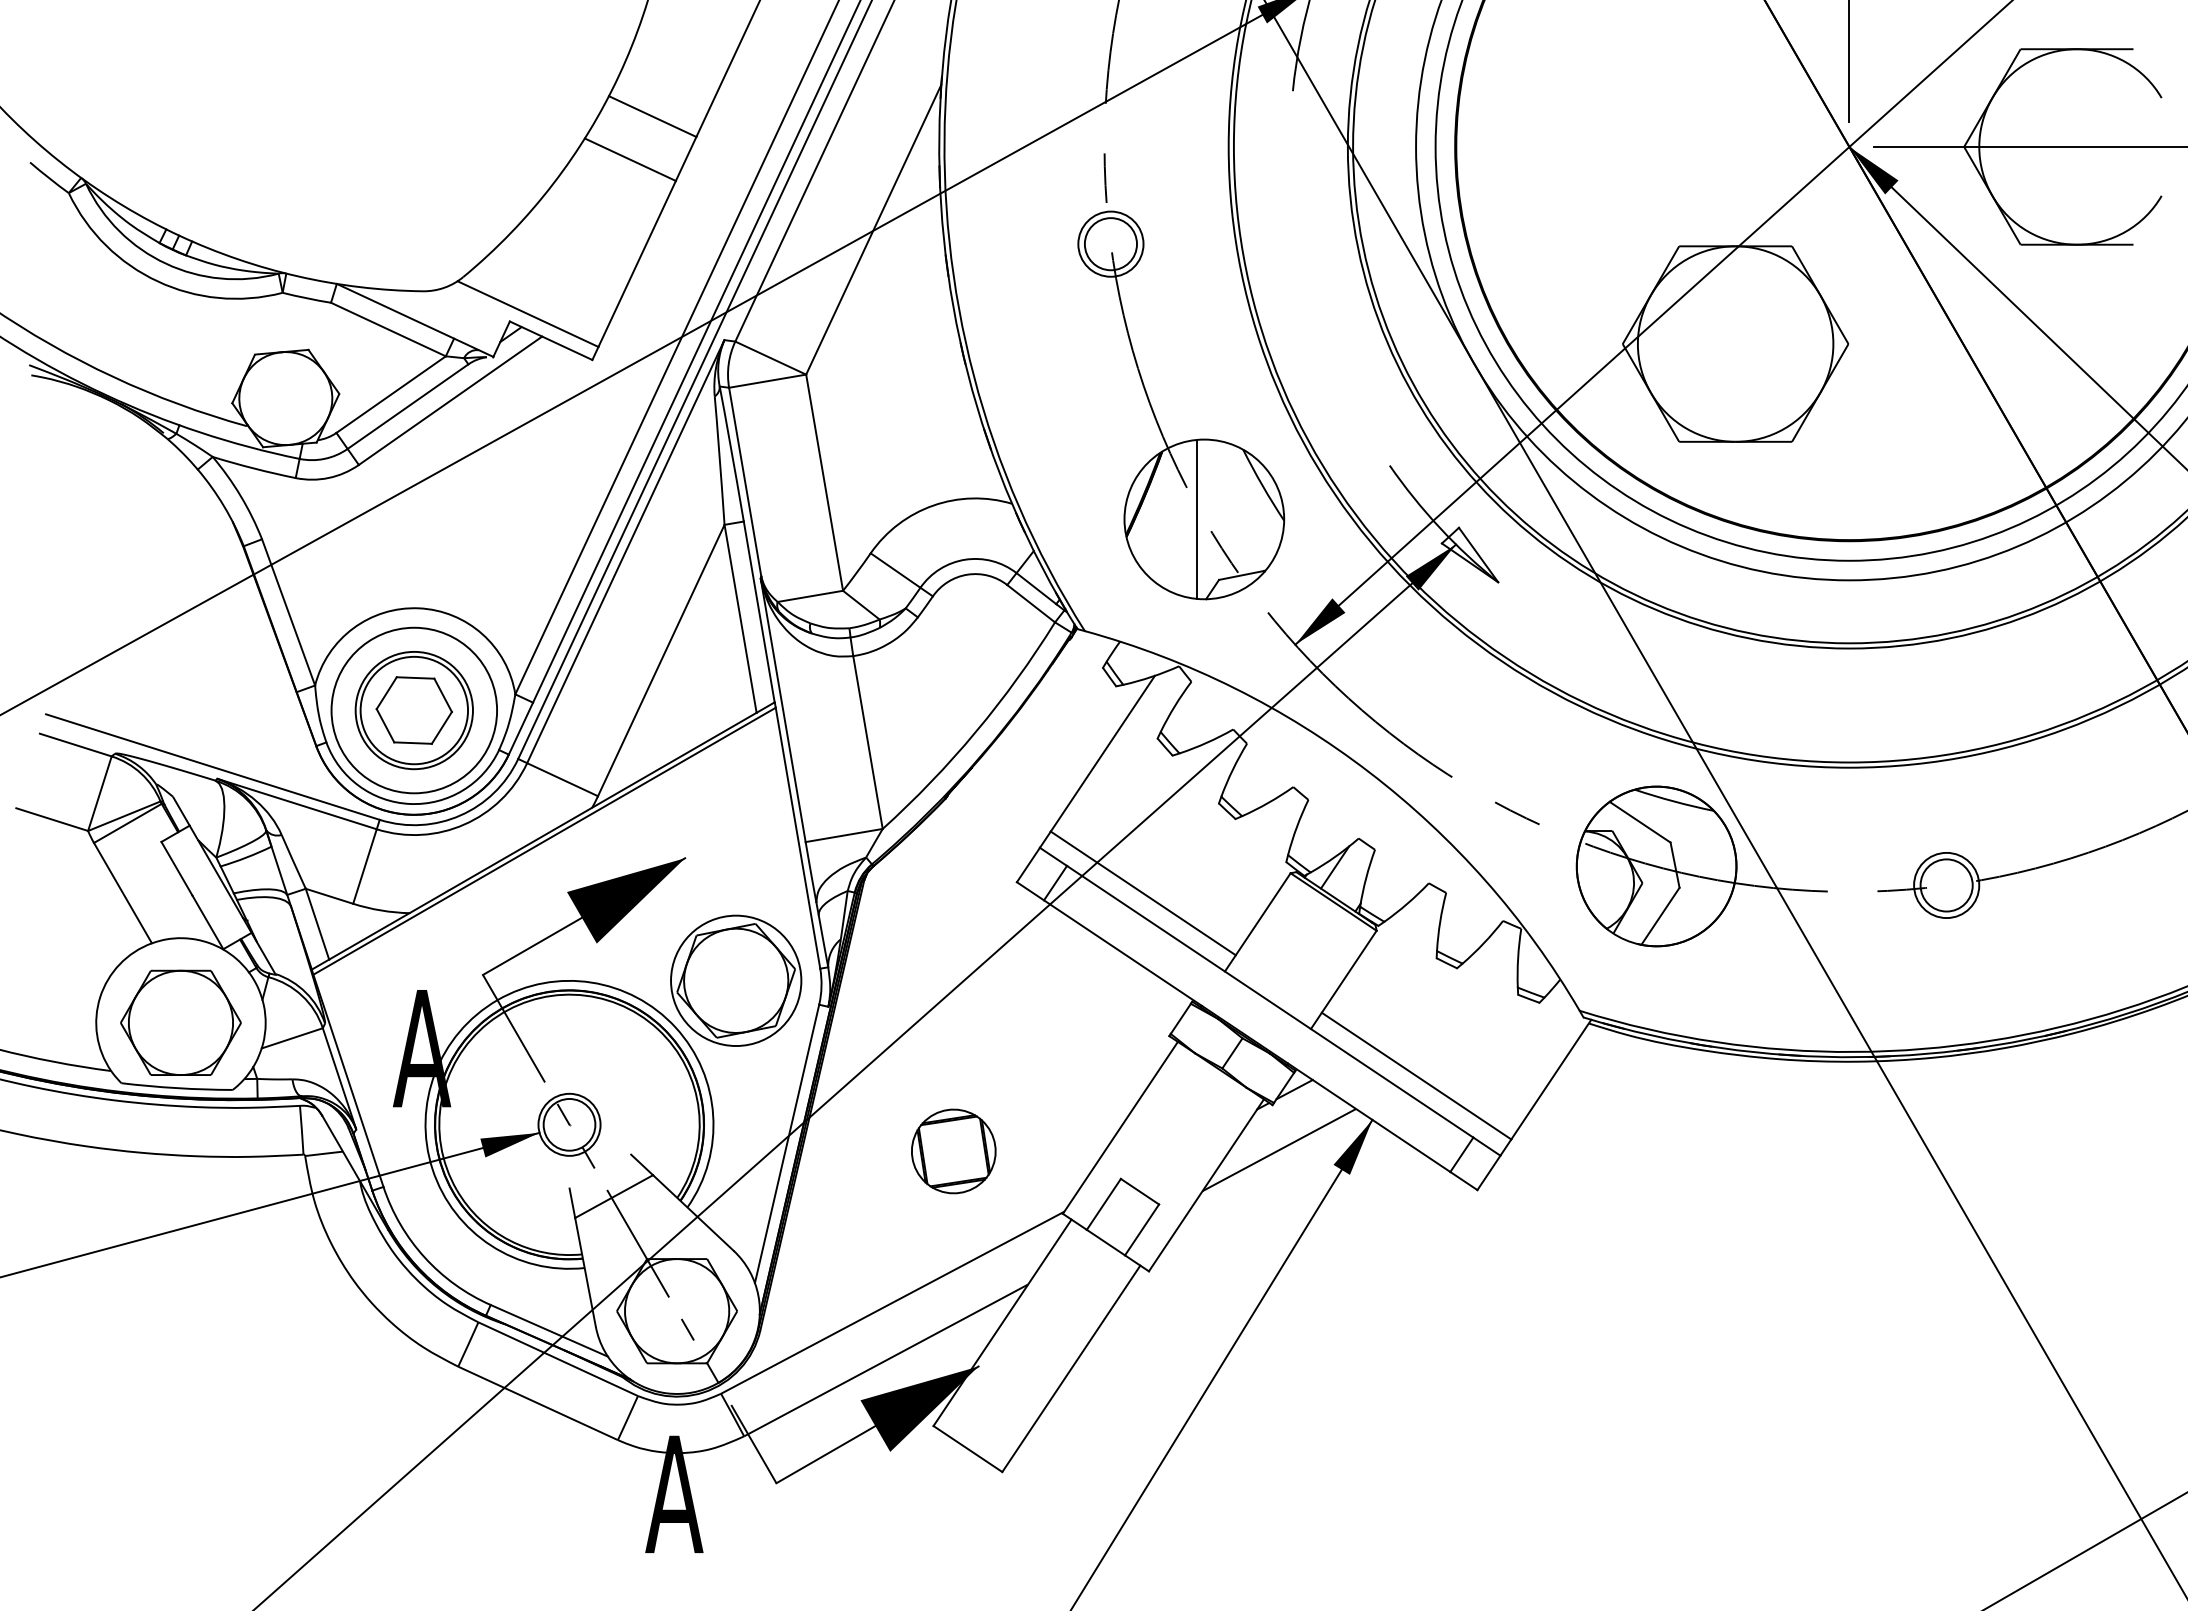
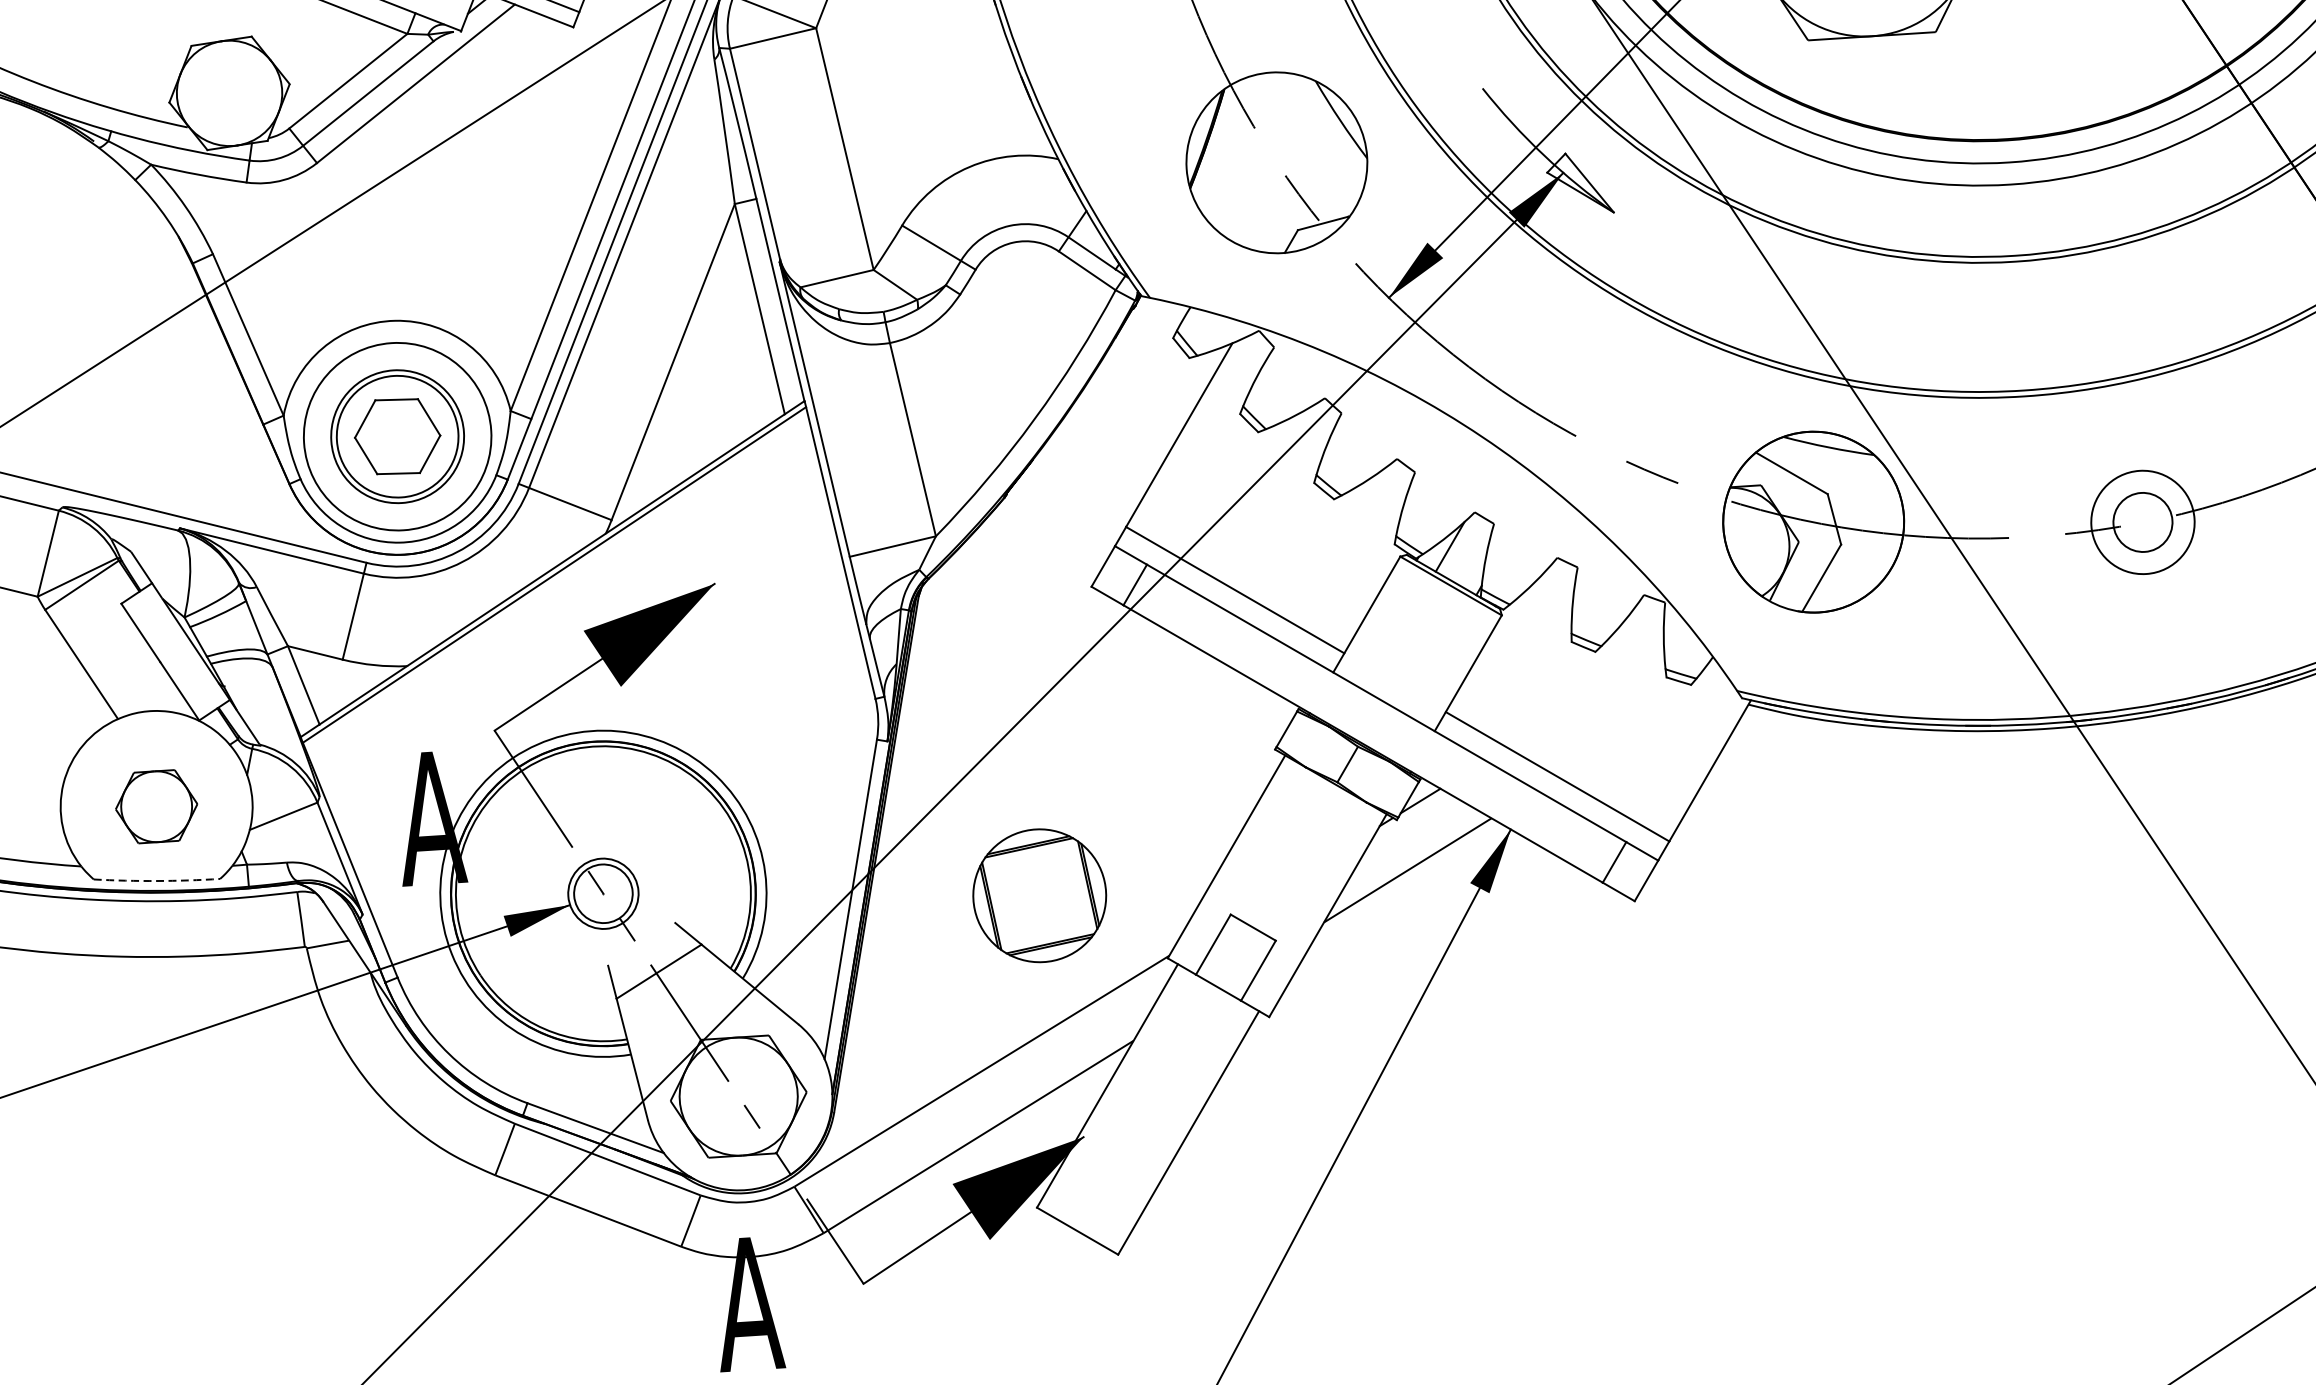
line: (1197, 518) -> (1269, 162), removed
circle: (1946, 885) -> (2142, 522), size x1.4
part: (736, 980) -> (781, 718), removed
part: (180, 1022) -> (156, 806), size x0.6
arc: (177, 1088) -> (157, 881), solid -> dashed
part: (953, 1151) -> (1039, 895), size x1.4

